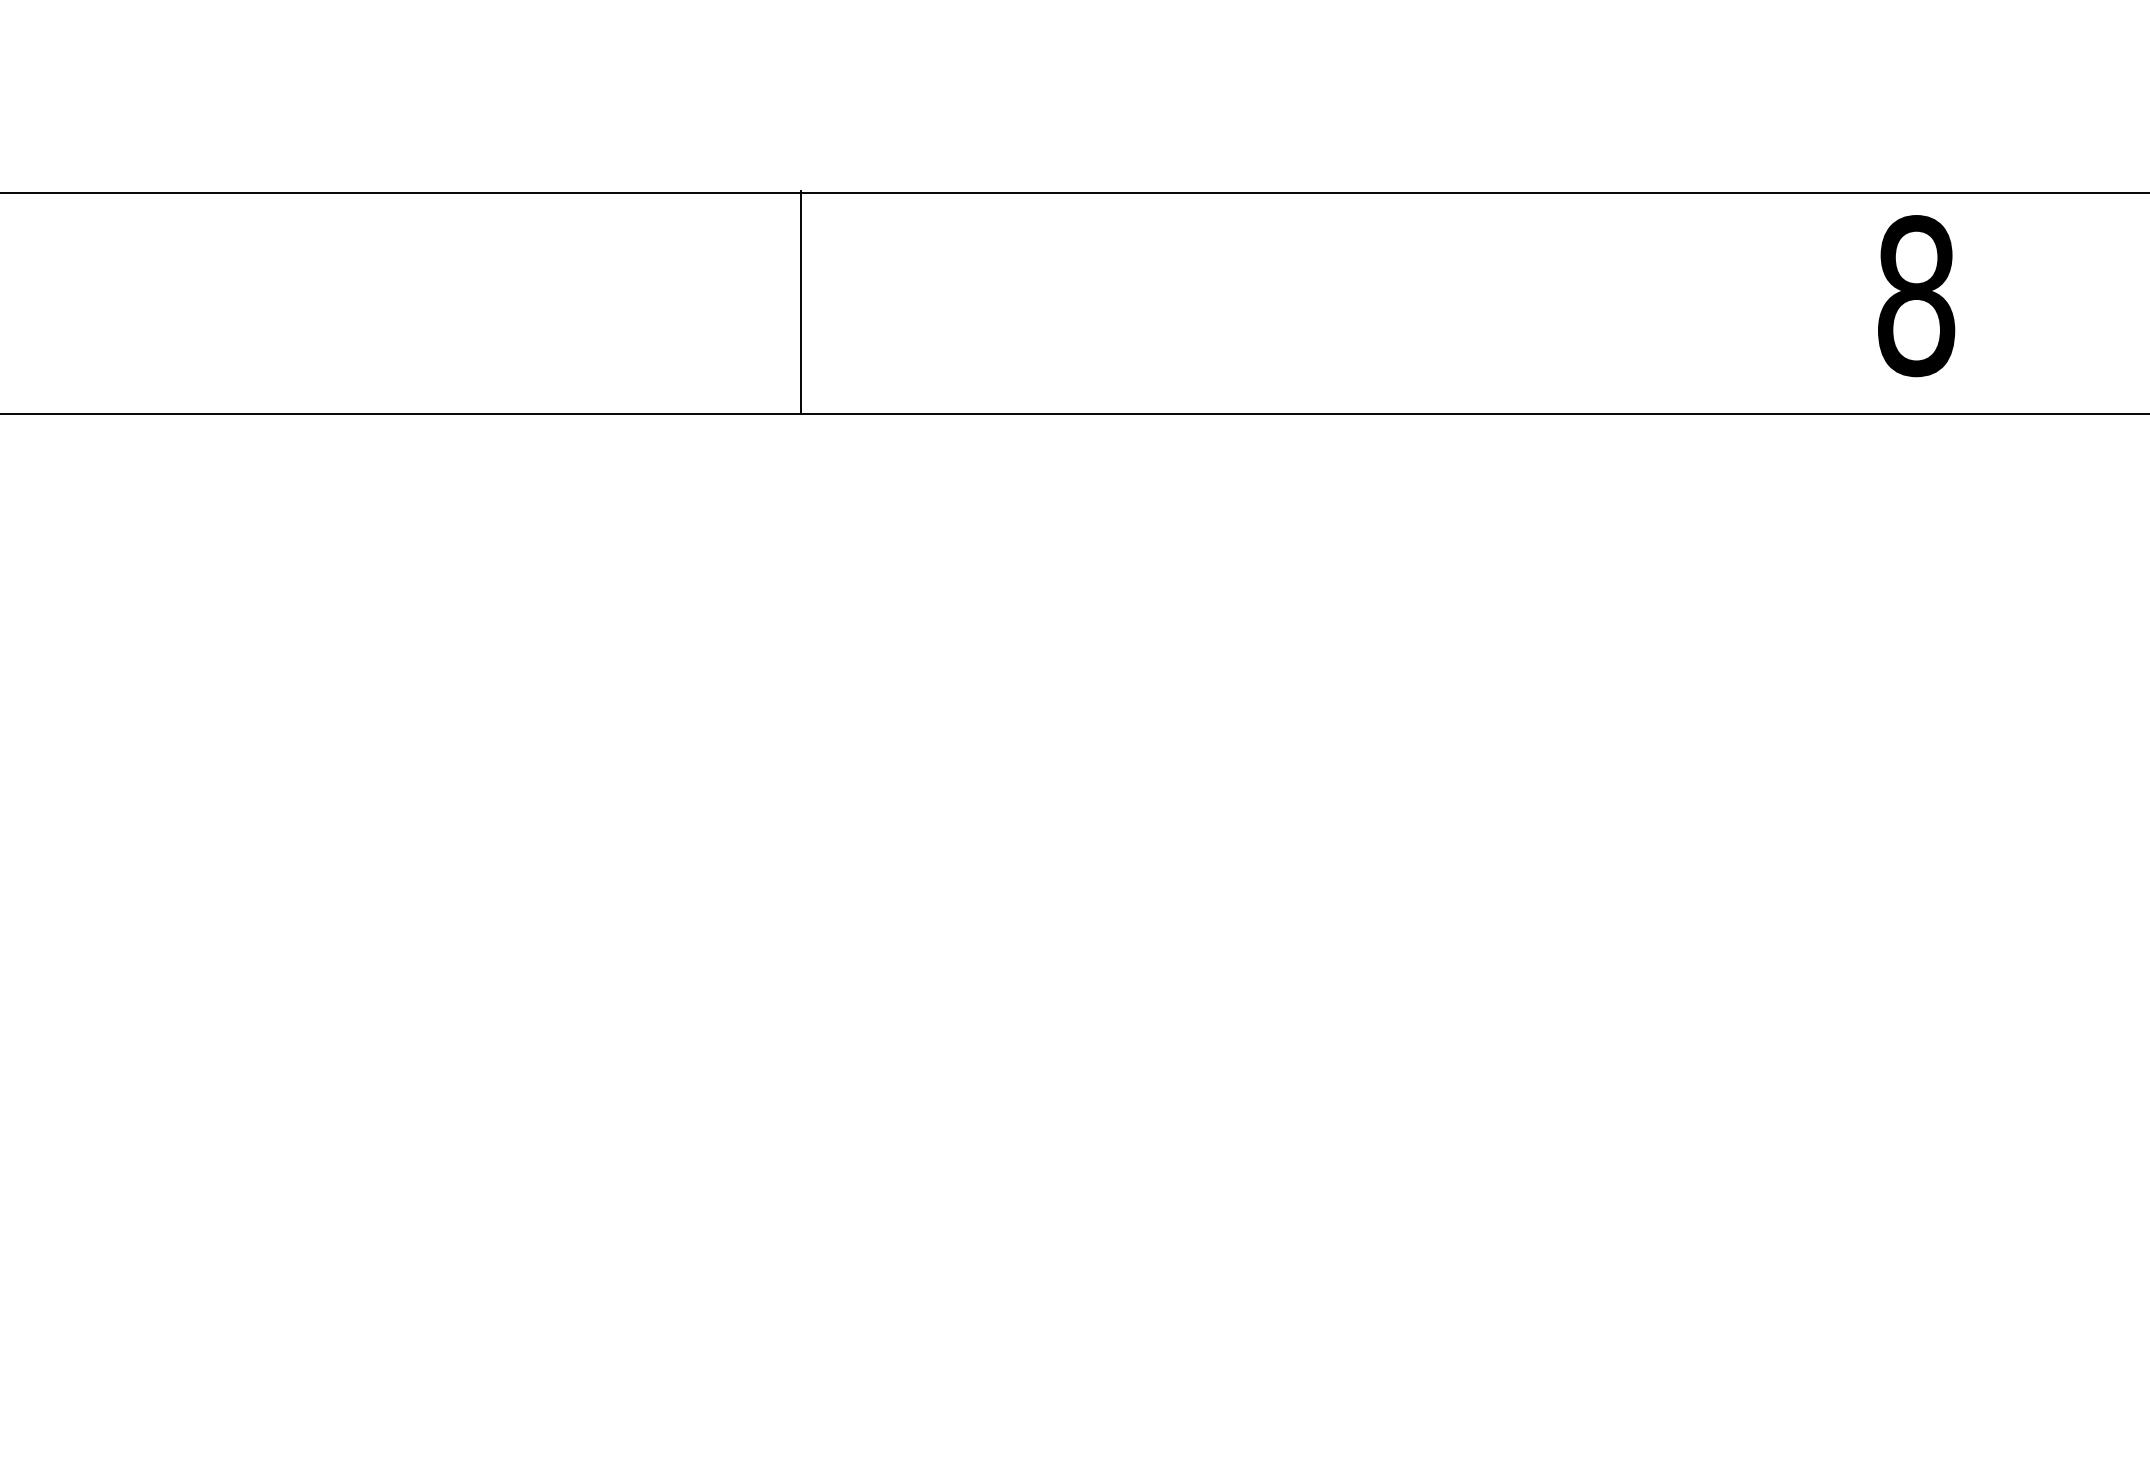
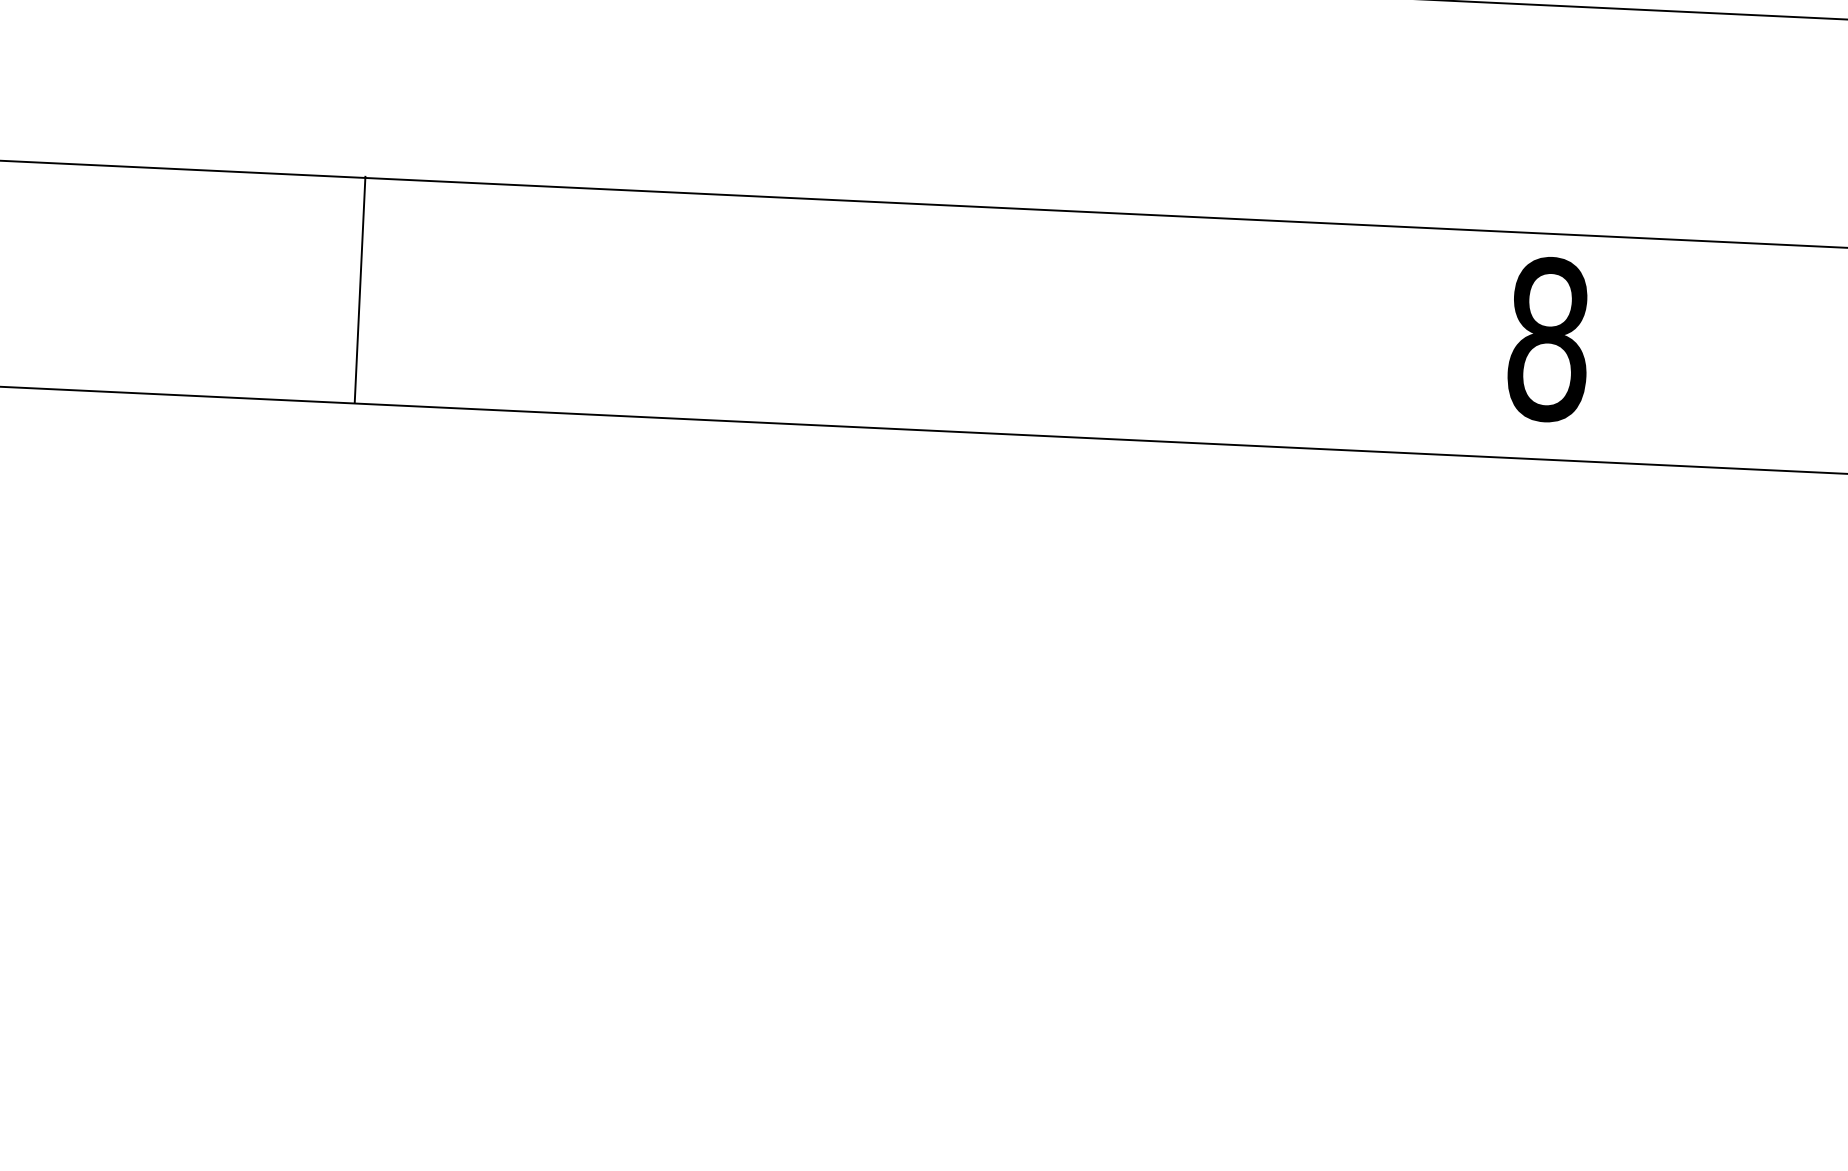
line: (801, 301) -> (360, 289), moved

